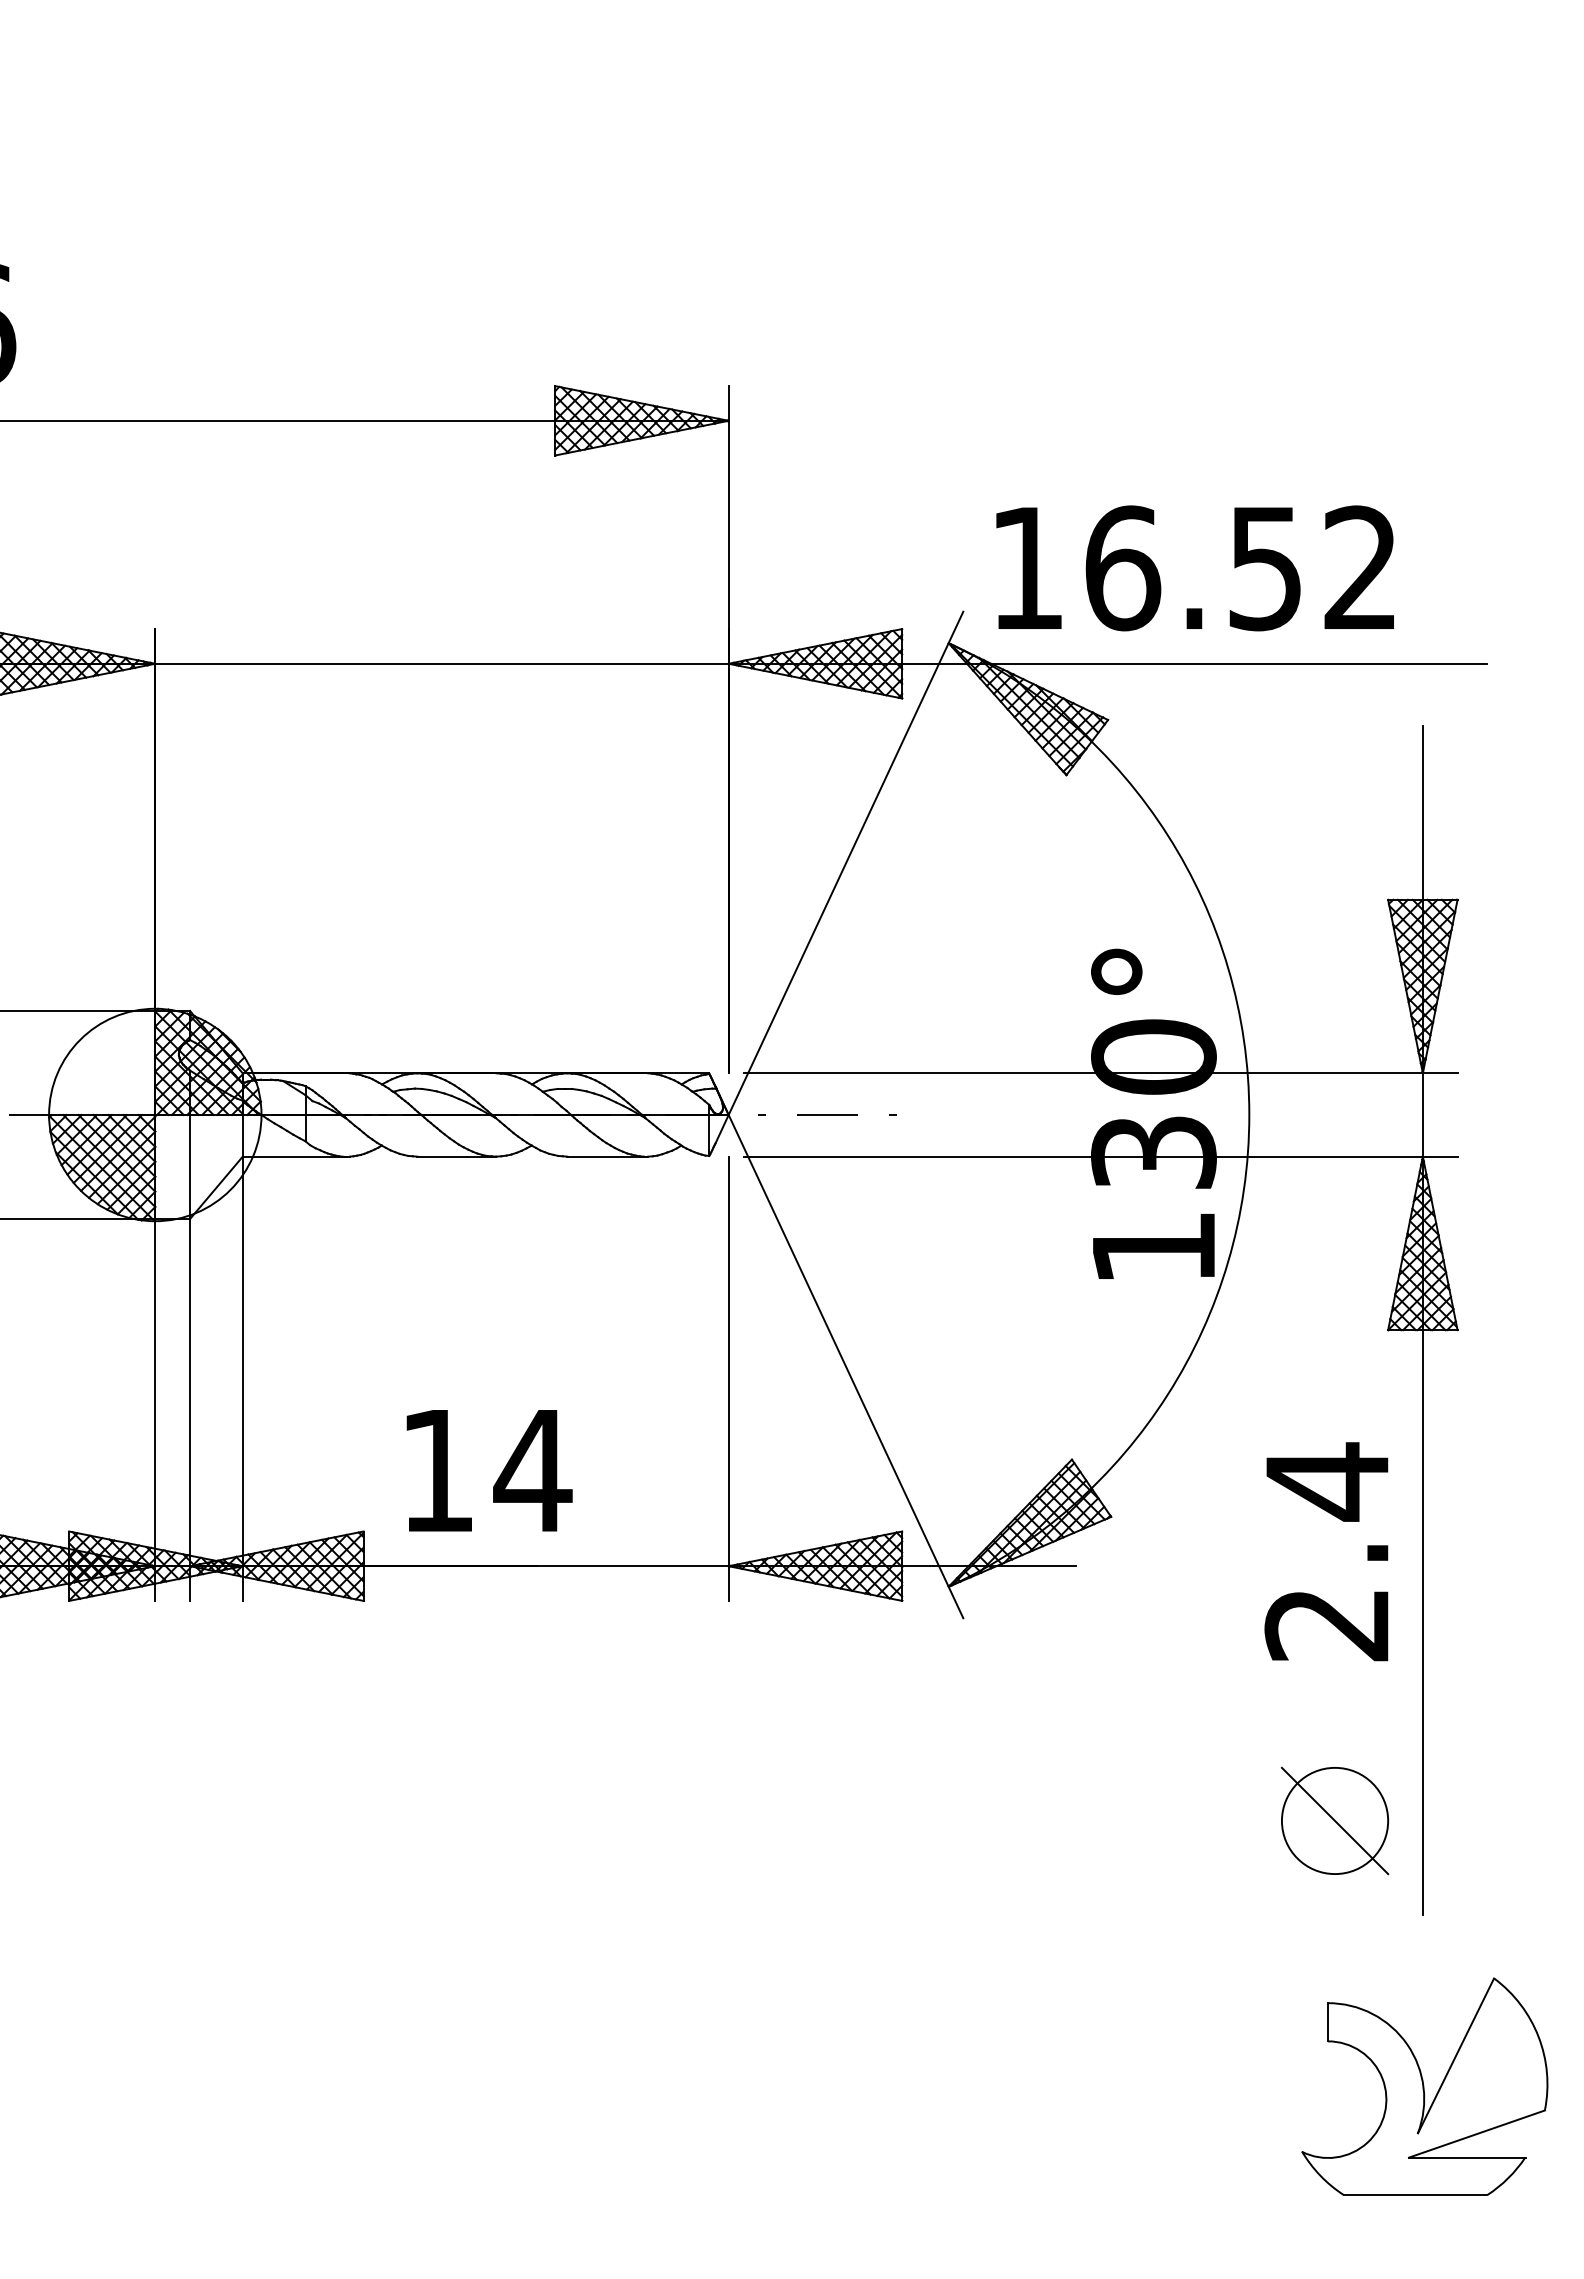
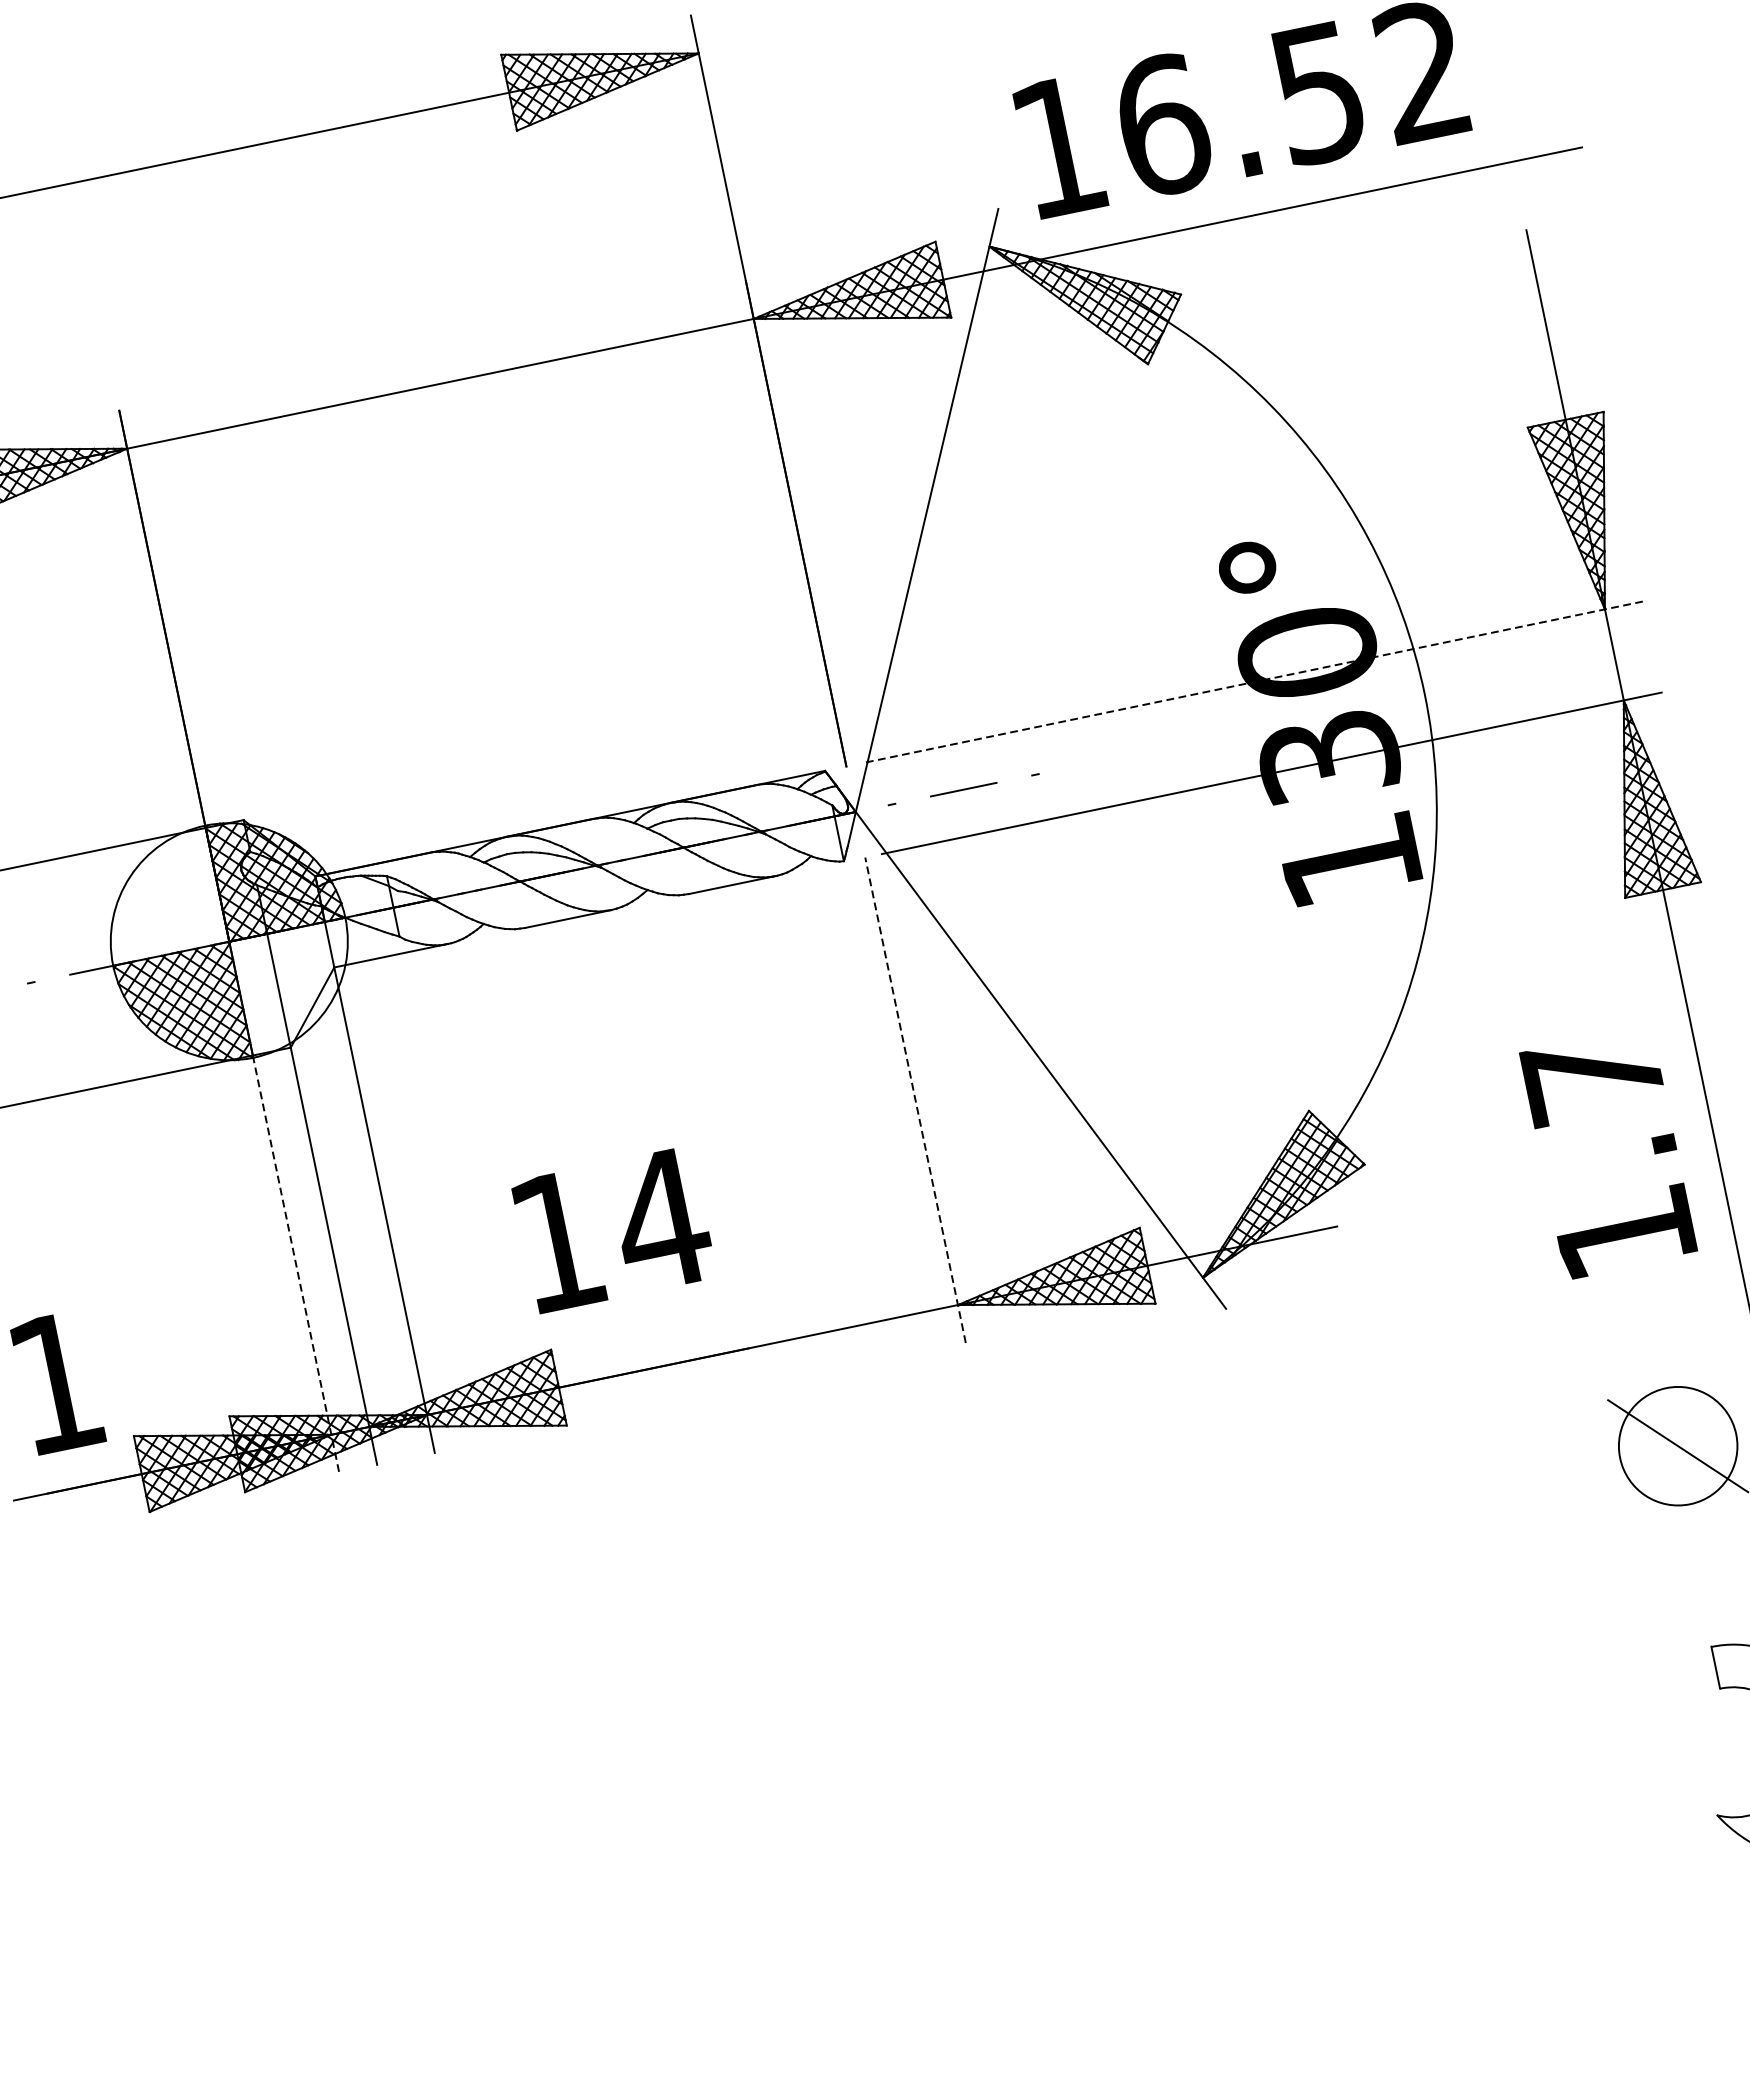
line: (1100, 1073) -> (1252, 682), solid -> dashed
line: (728, 1378) -> (915, 1099), solid -> dashed
line: (155, 1410) -> (296, 1264), solid -> dashed
text: (489, 1470) -> (613, 1229), moved
text: (1326, 1551) -> (1607, 1153), 2.4 -> 1.7

